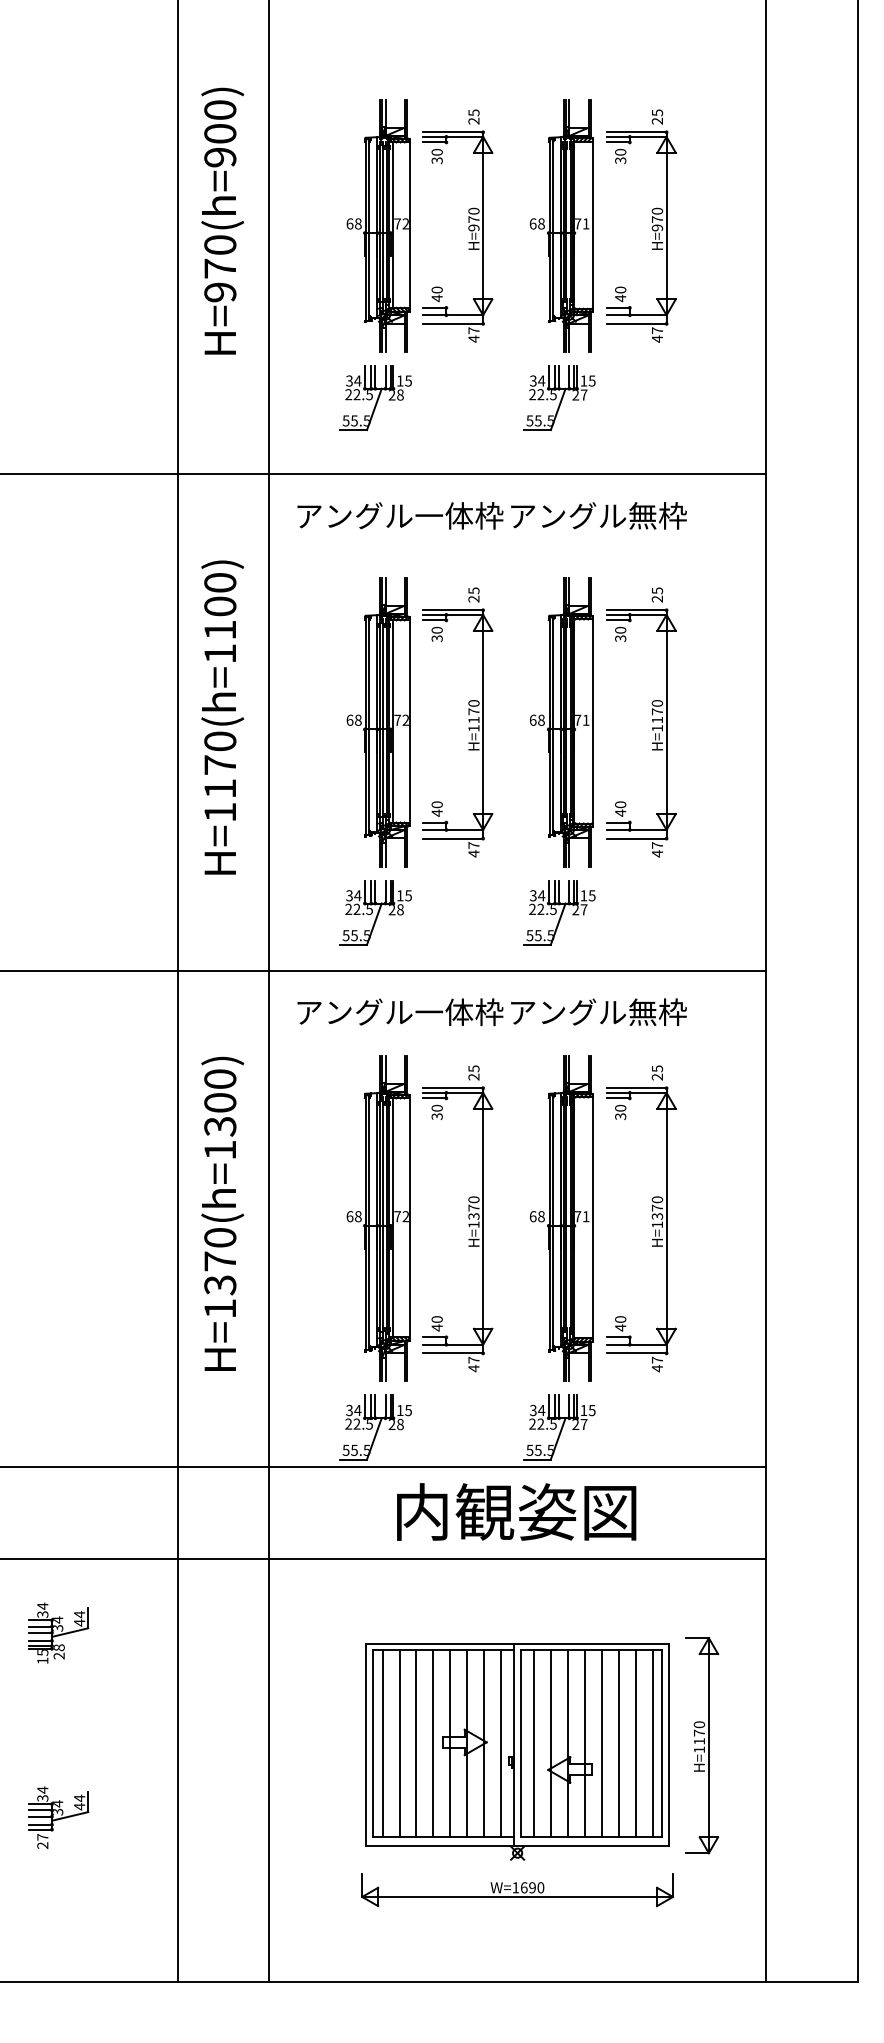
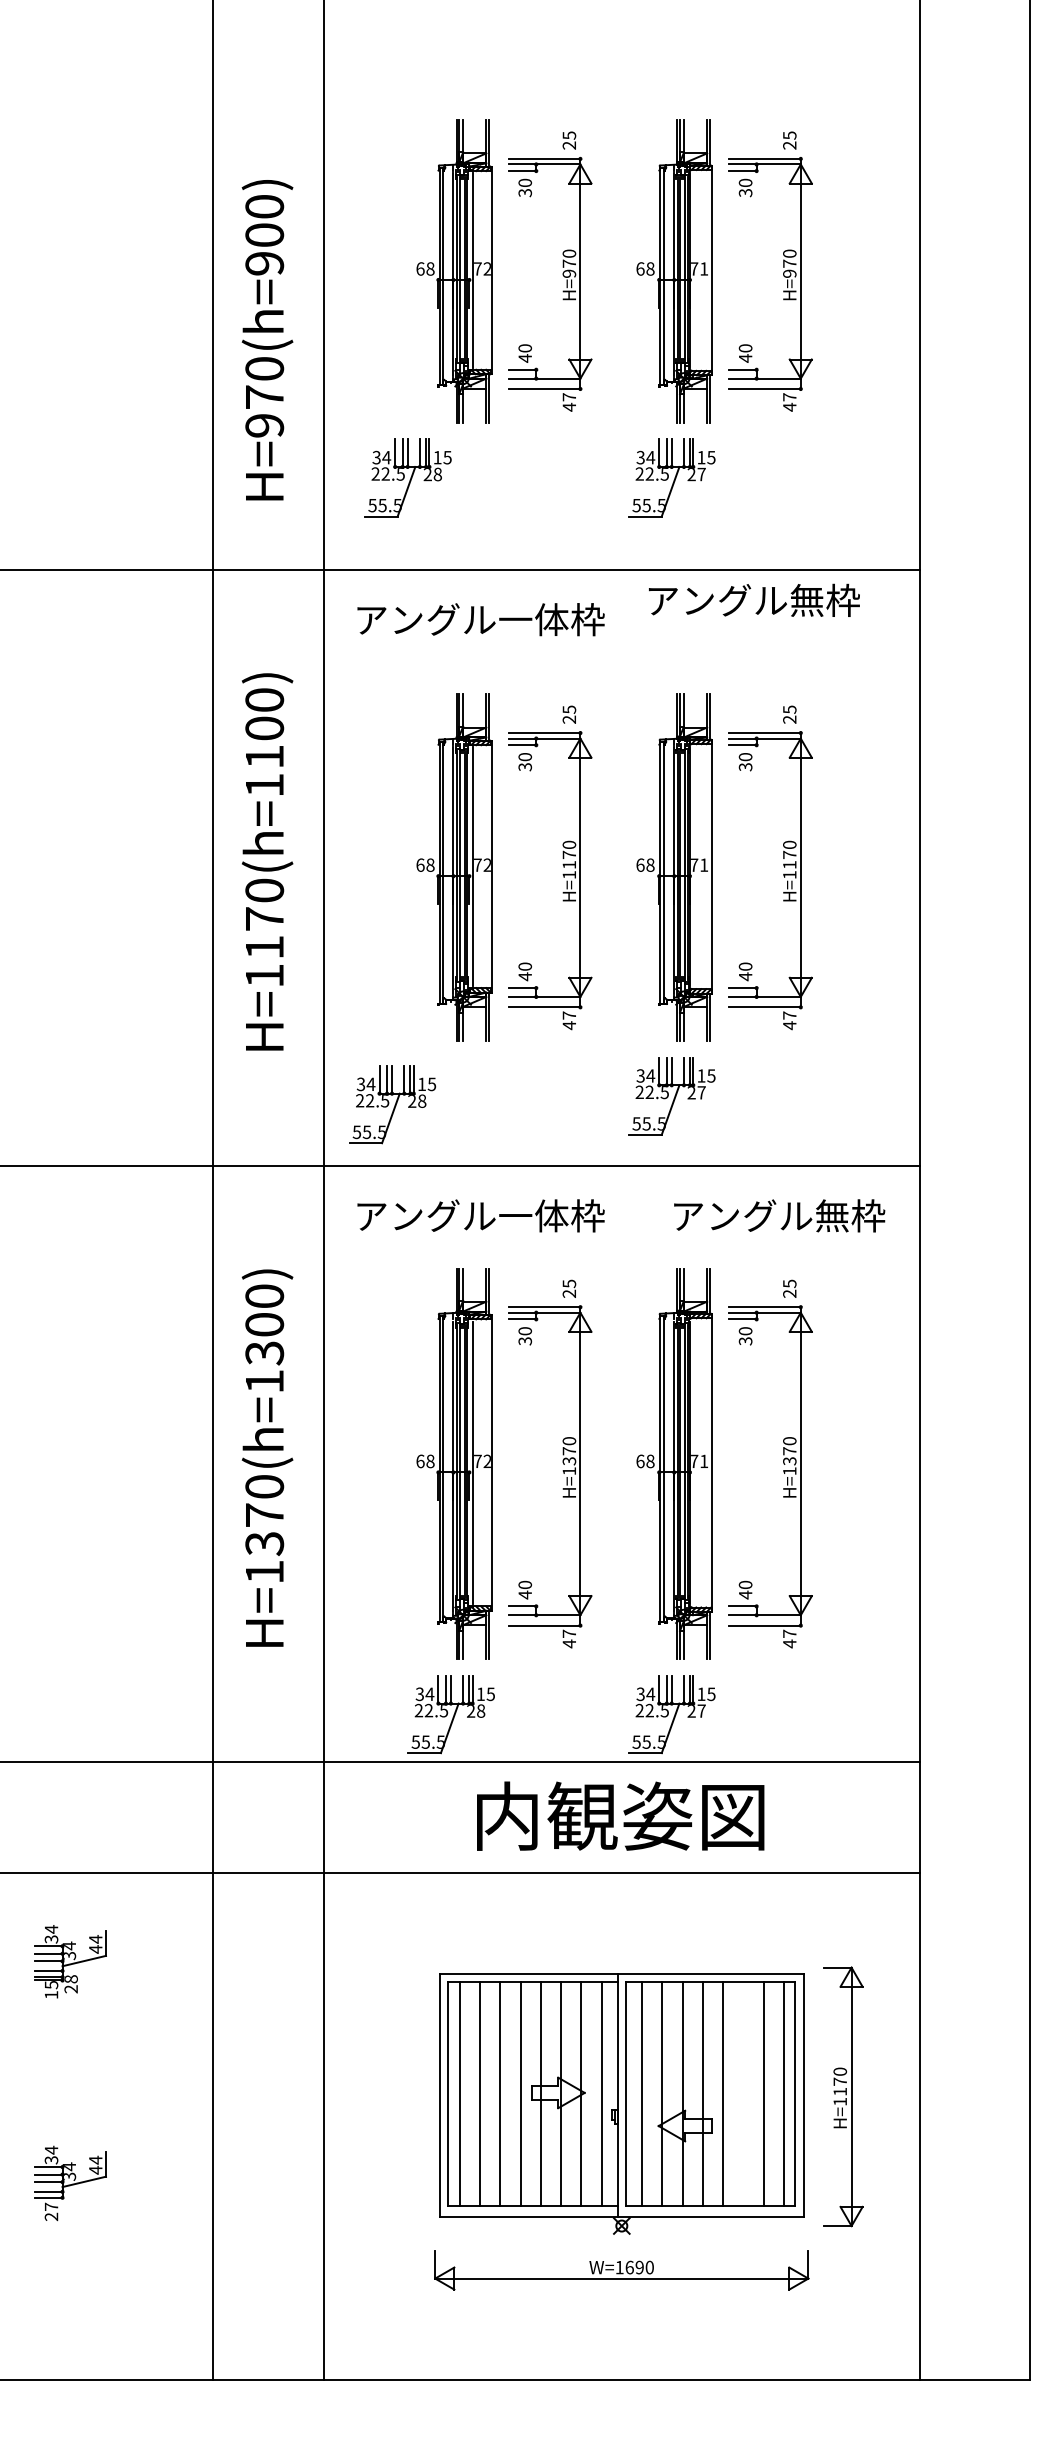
text: (222, 220) -> (267, 339), moved
part: (375, 397) -> (407, 477), moved
text: (598, 515) -> (753, 599), moved
part: (375, 912) -> (392, 1104), moved
text: (598, 1011) -> (779, 1214), moved
line: (618, 1743) -> (743, 2094), removed

